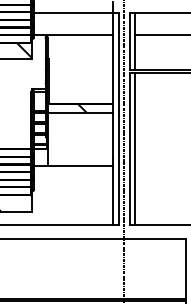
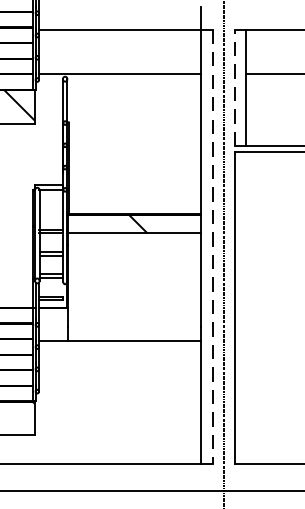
line: (129, 41) -> (234, 87), solid -> dashed
line: (118, 119) -> (212, 246), solid -> dashed
line: (134, 149) -> (245, 308), removed

